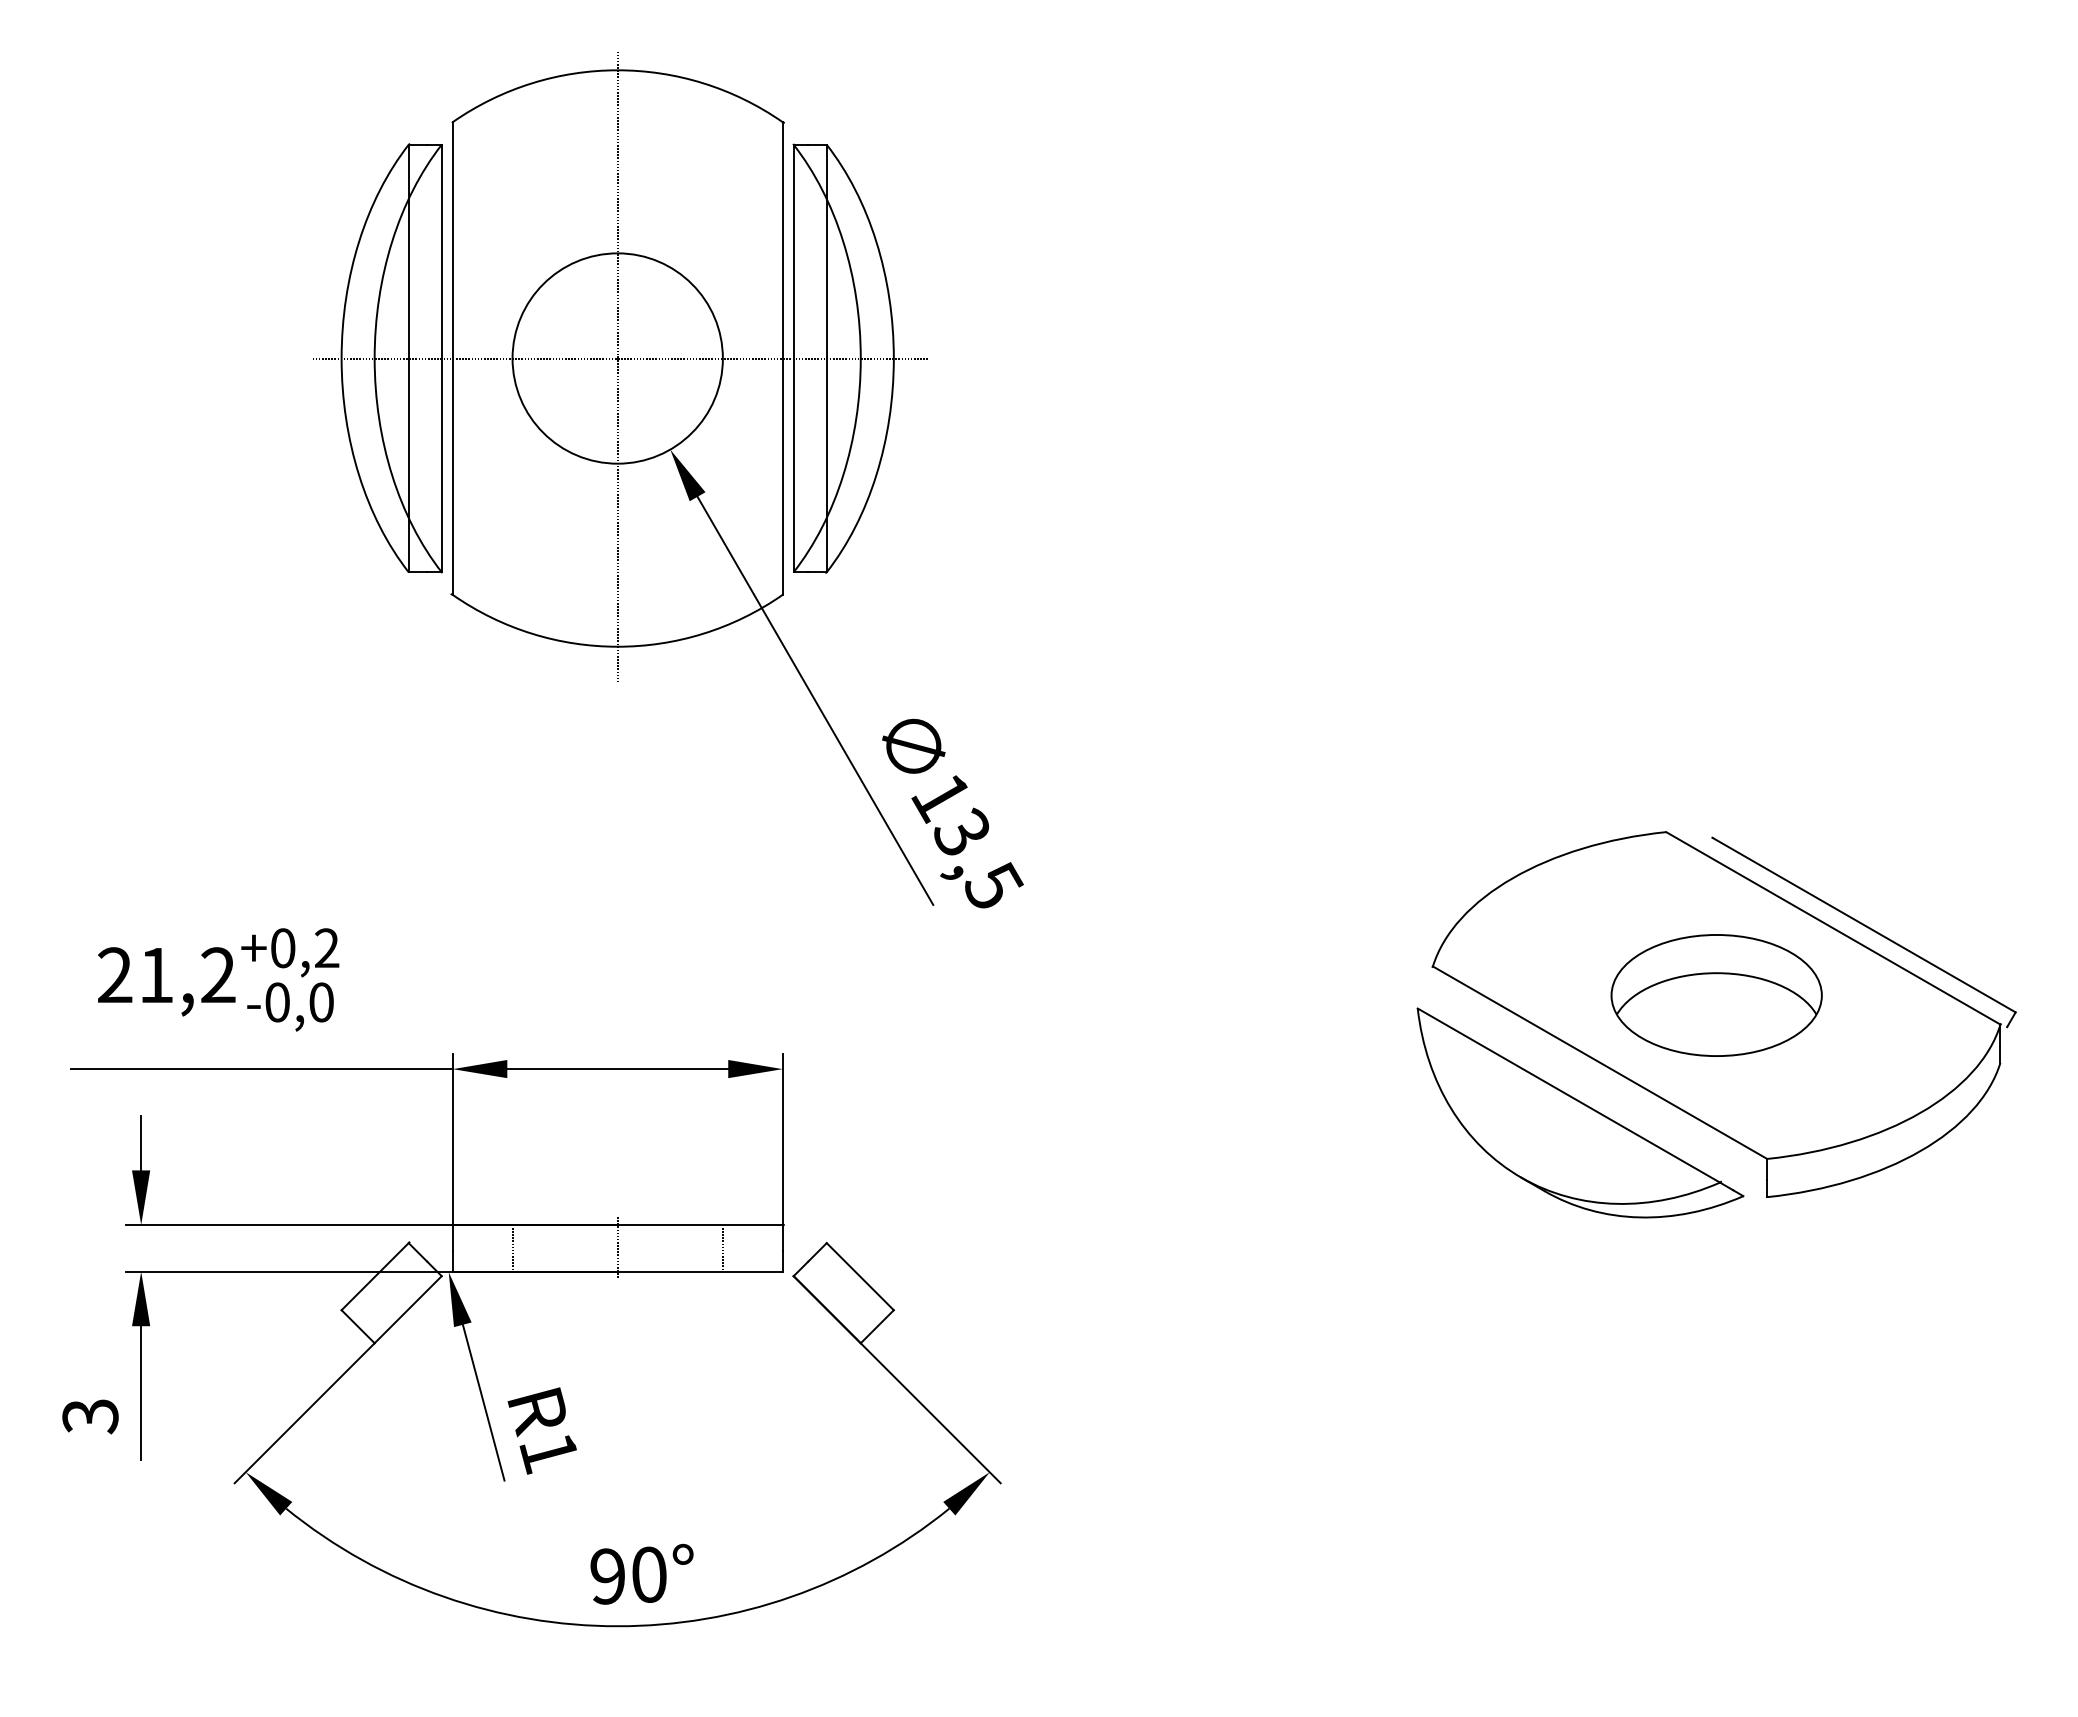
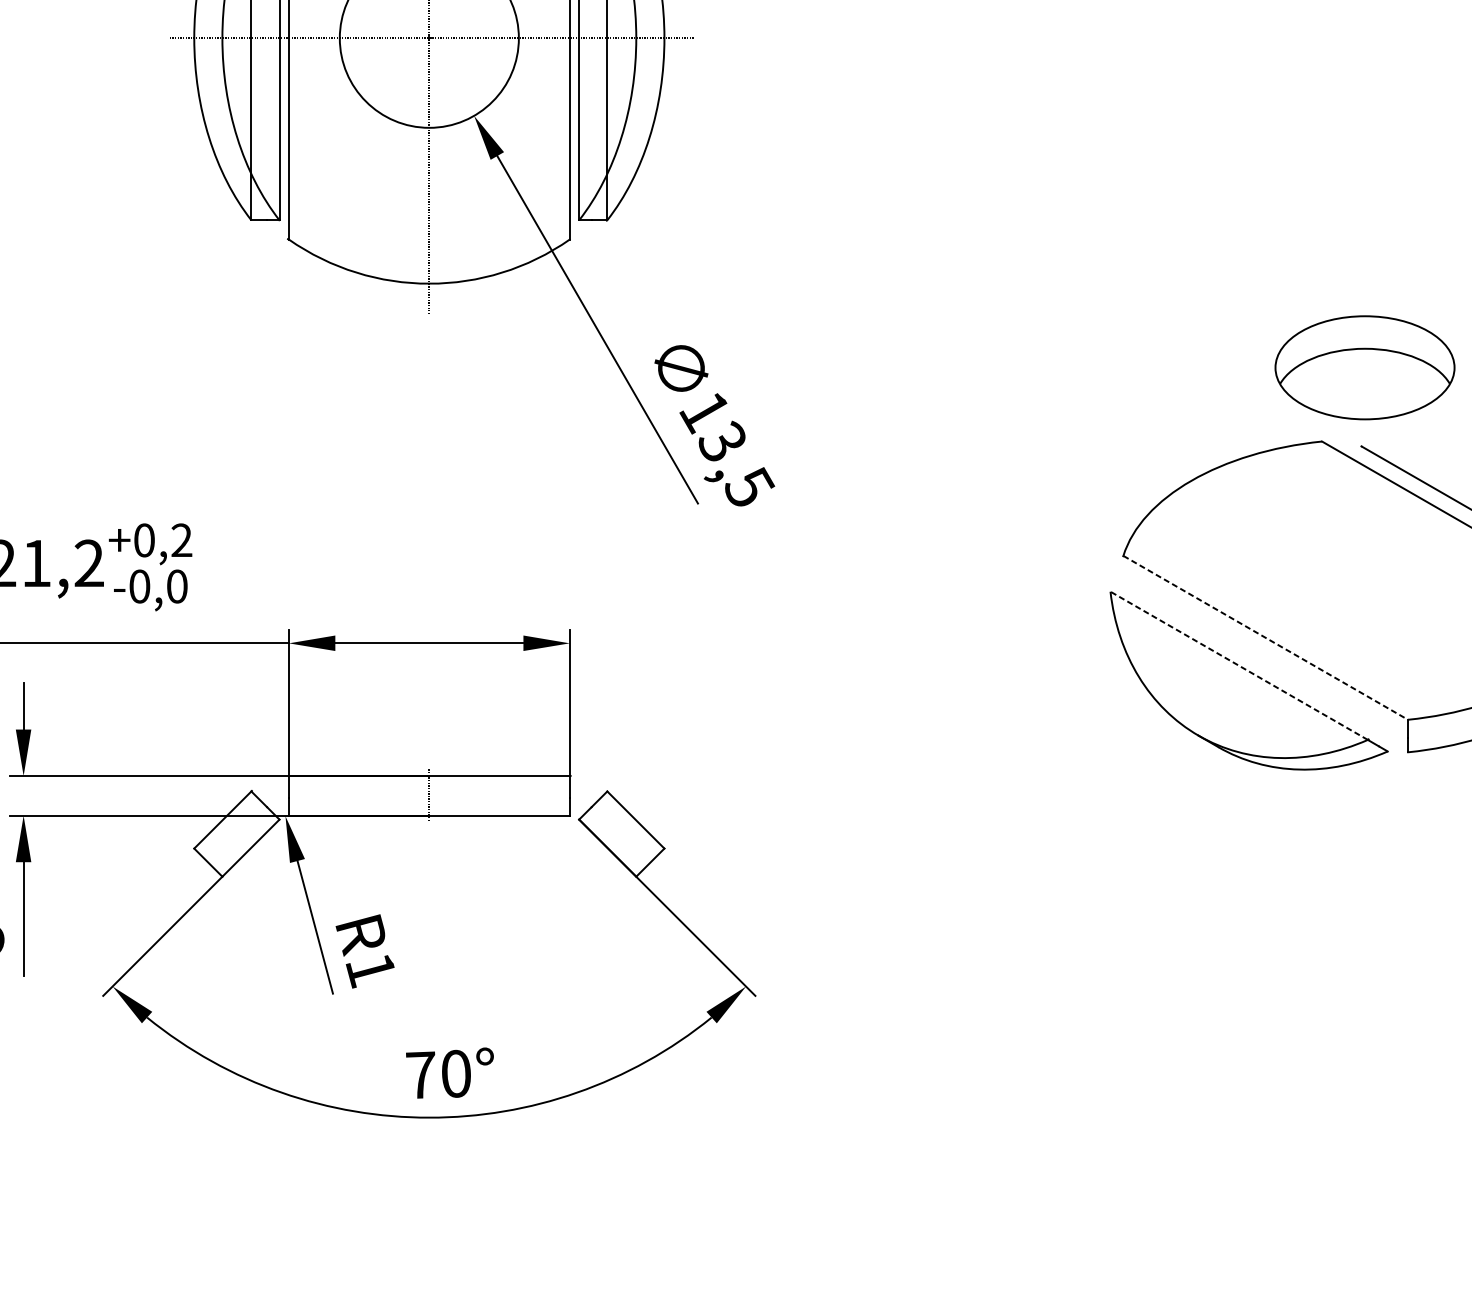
part: (1716, 995) -> (1364, 367), moved
line: (1600, 1062) -> (1266, 637), solid -> dashed
line: (1568, 1095) -> (1238, 665), solid -> dashed
line: (512, 1247) -> (339, 795), removed
line: (722, 1247) -> (518, 795), removed
text: (607, 1576) -> (420, 1075), 90° -> 70°

